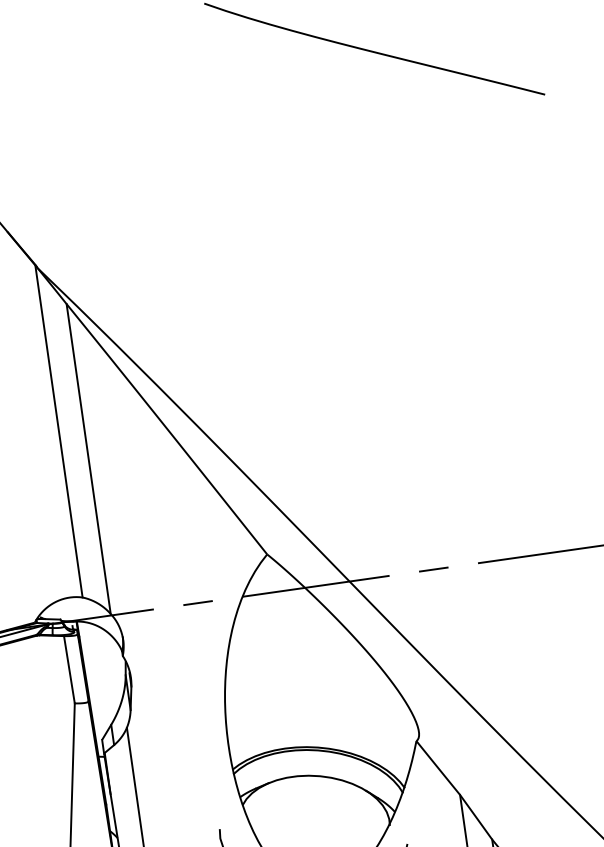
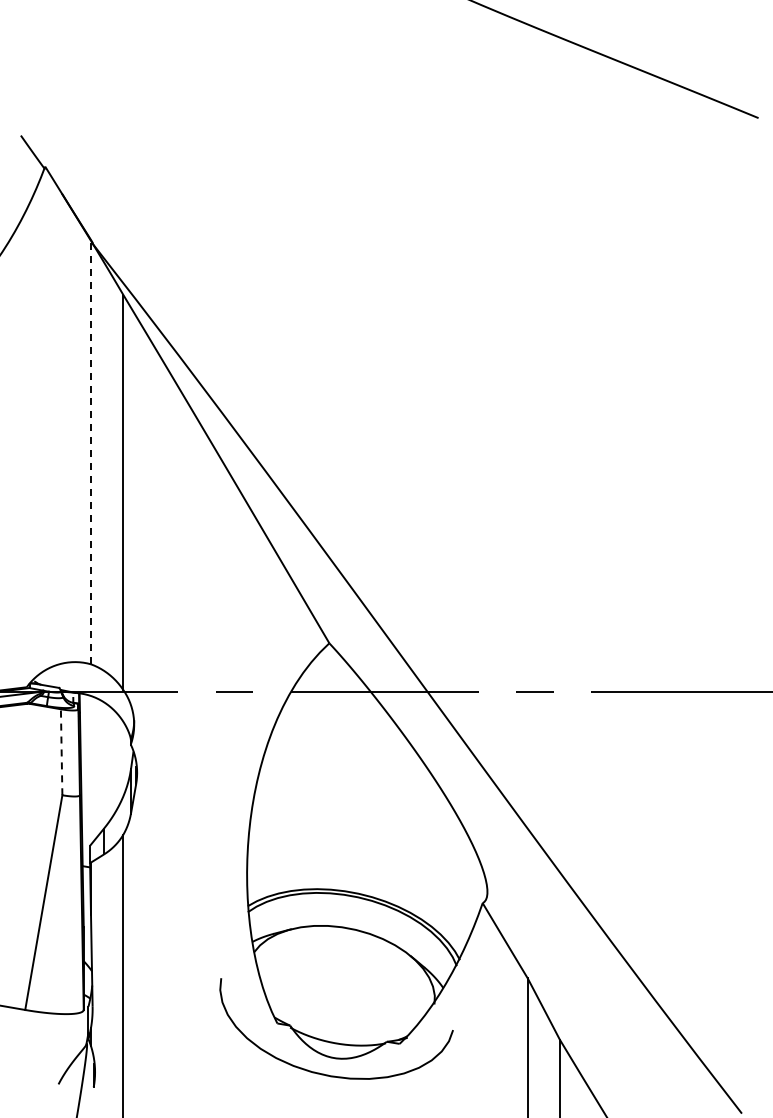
line: (59, 431) -> (91, 452), solid -> dashed
line: (69, 669) -> (61, 751), solid -> dashed

